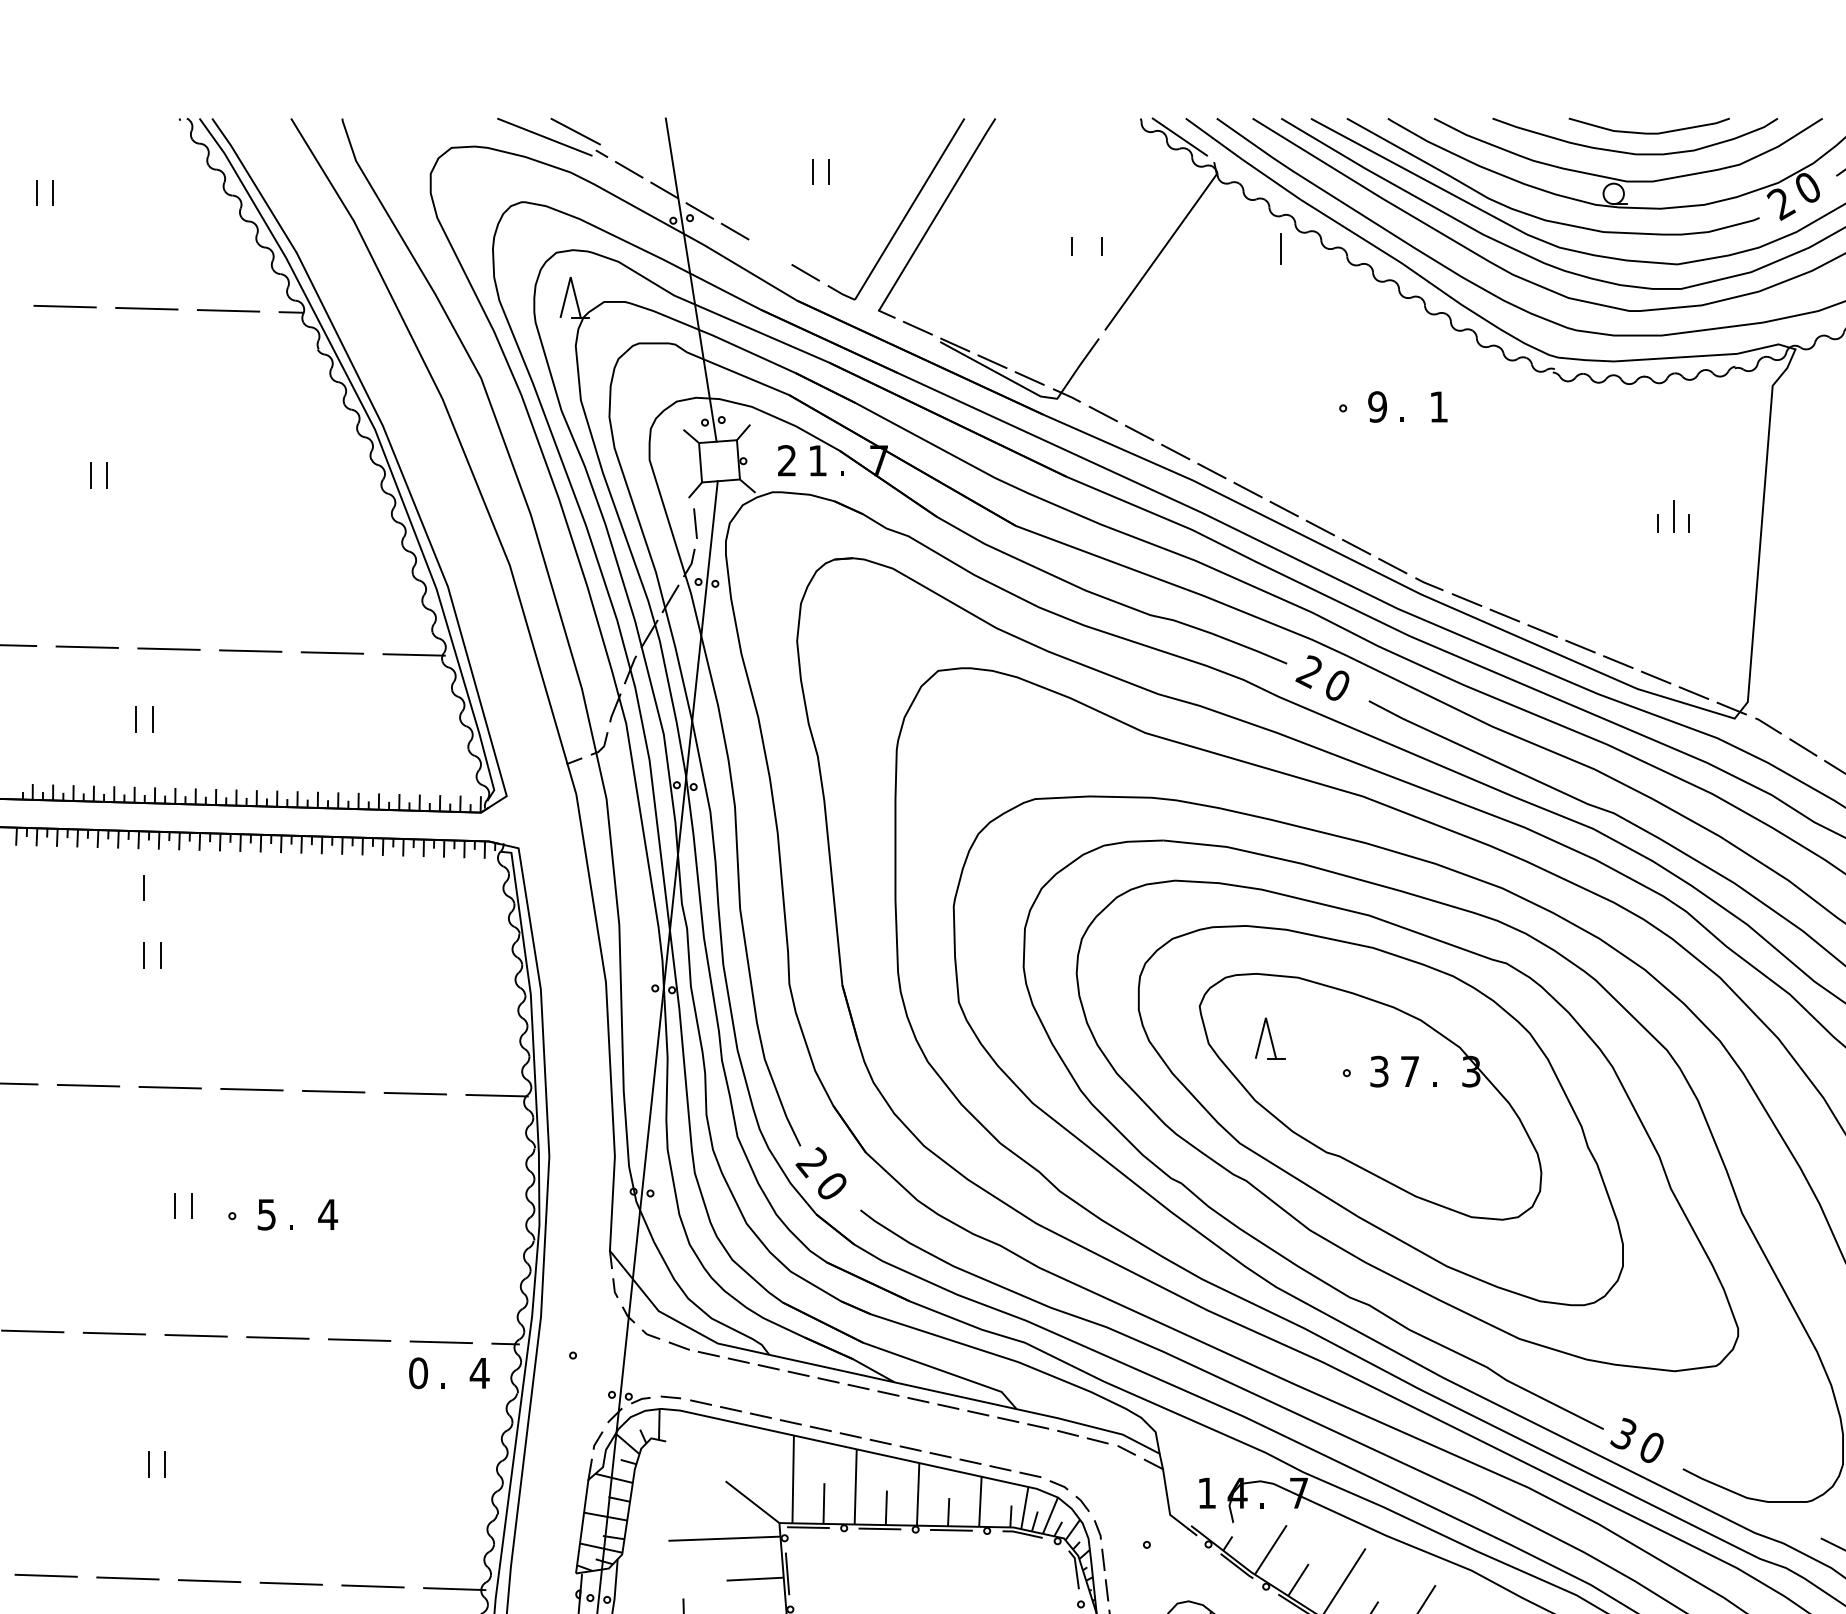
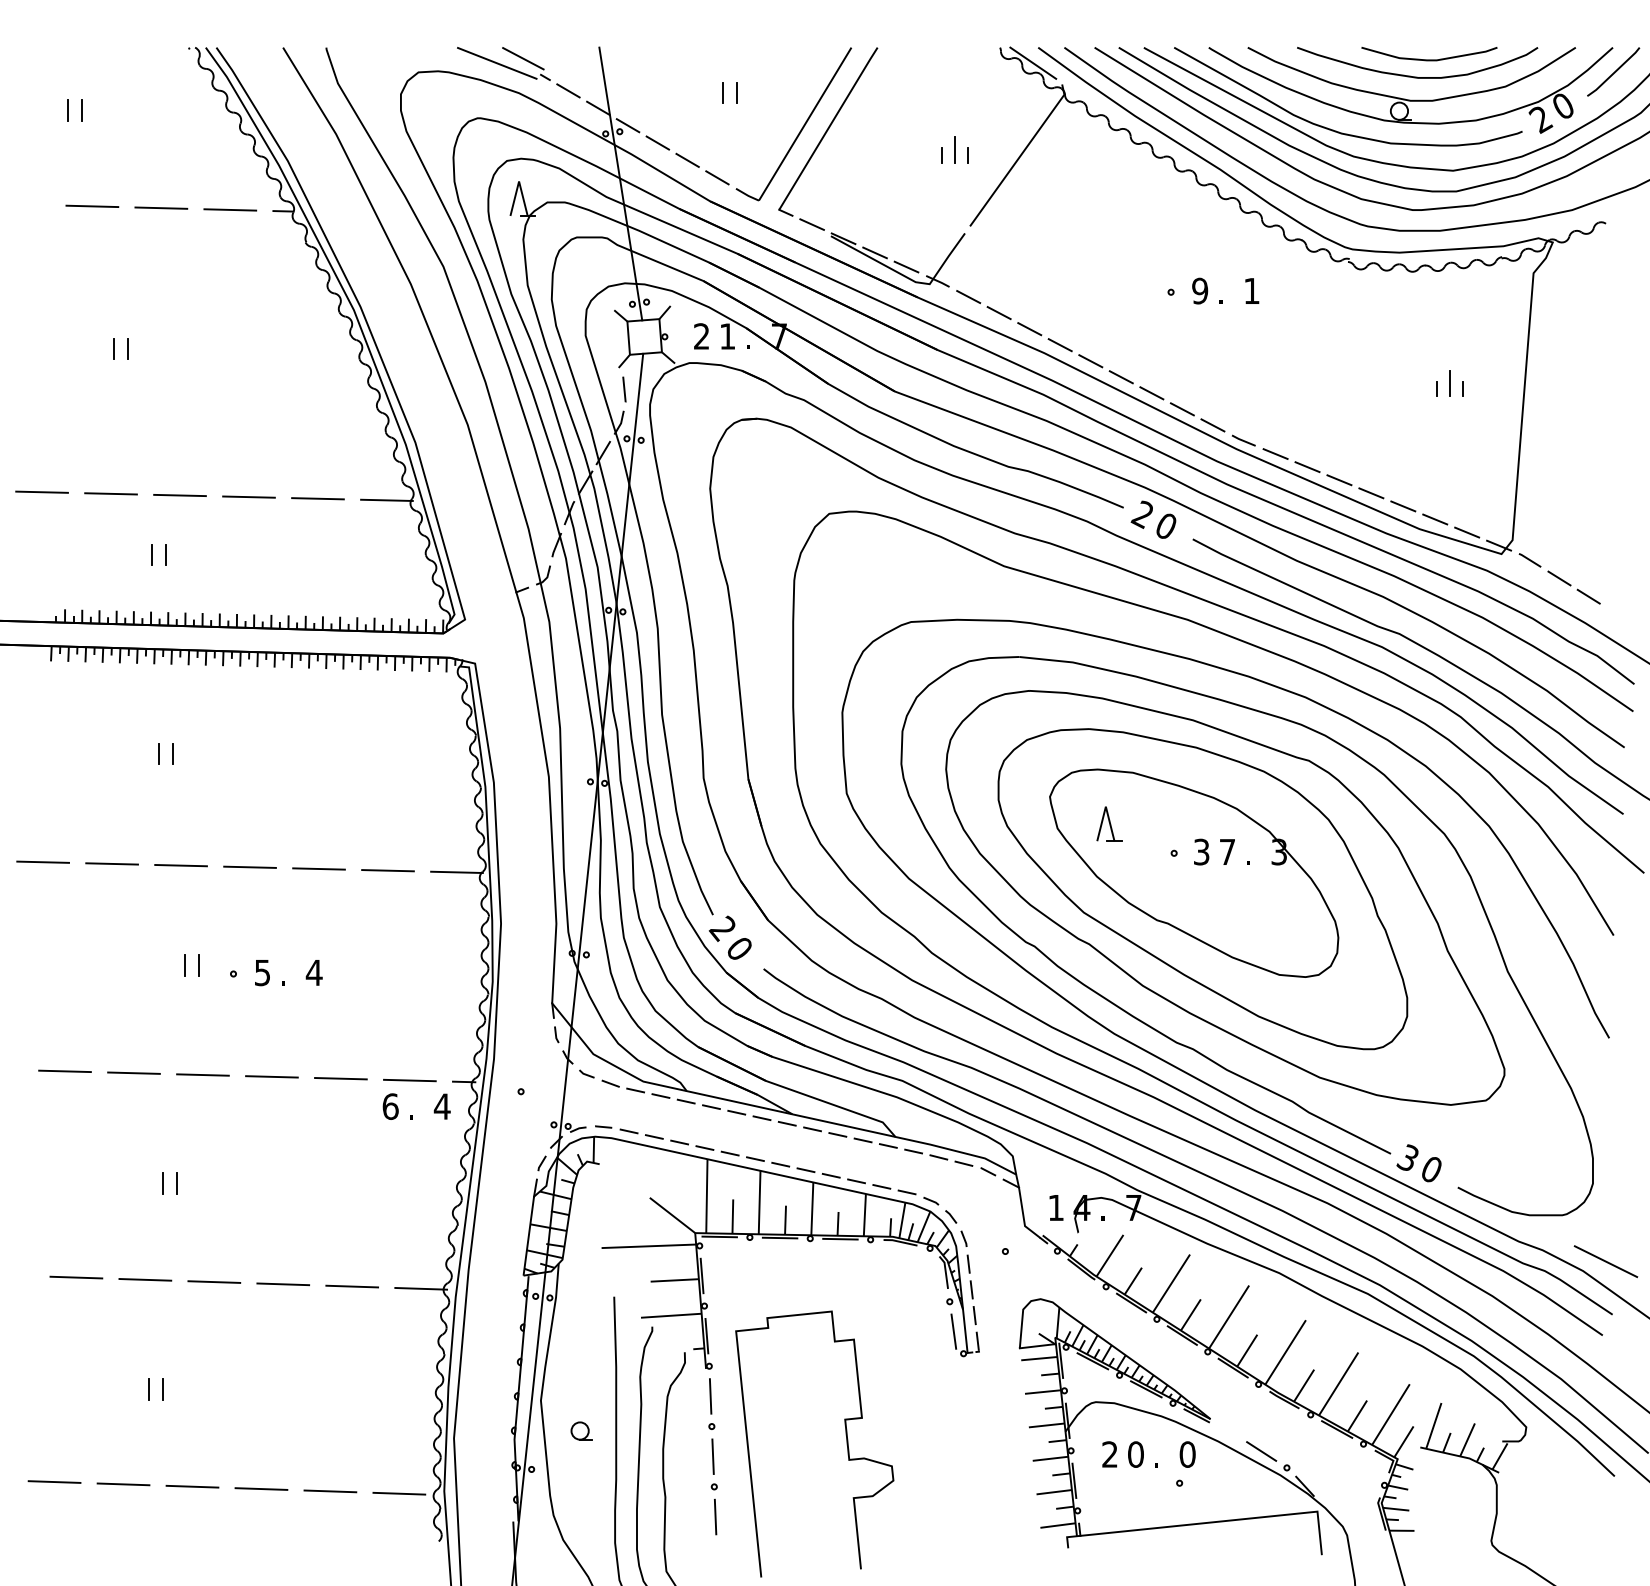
line: (1280, 248) -> (954, 149), moved
line: (770, 251) -> (687, 159), added
line: (143, 887) -> (158, 696), removed
text: (418, 1373) -> (390, 1106), 0 -> 6

